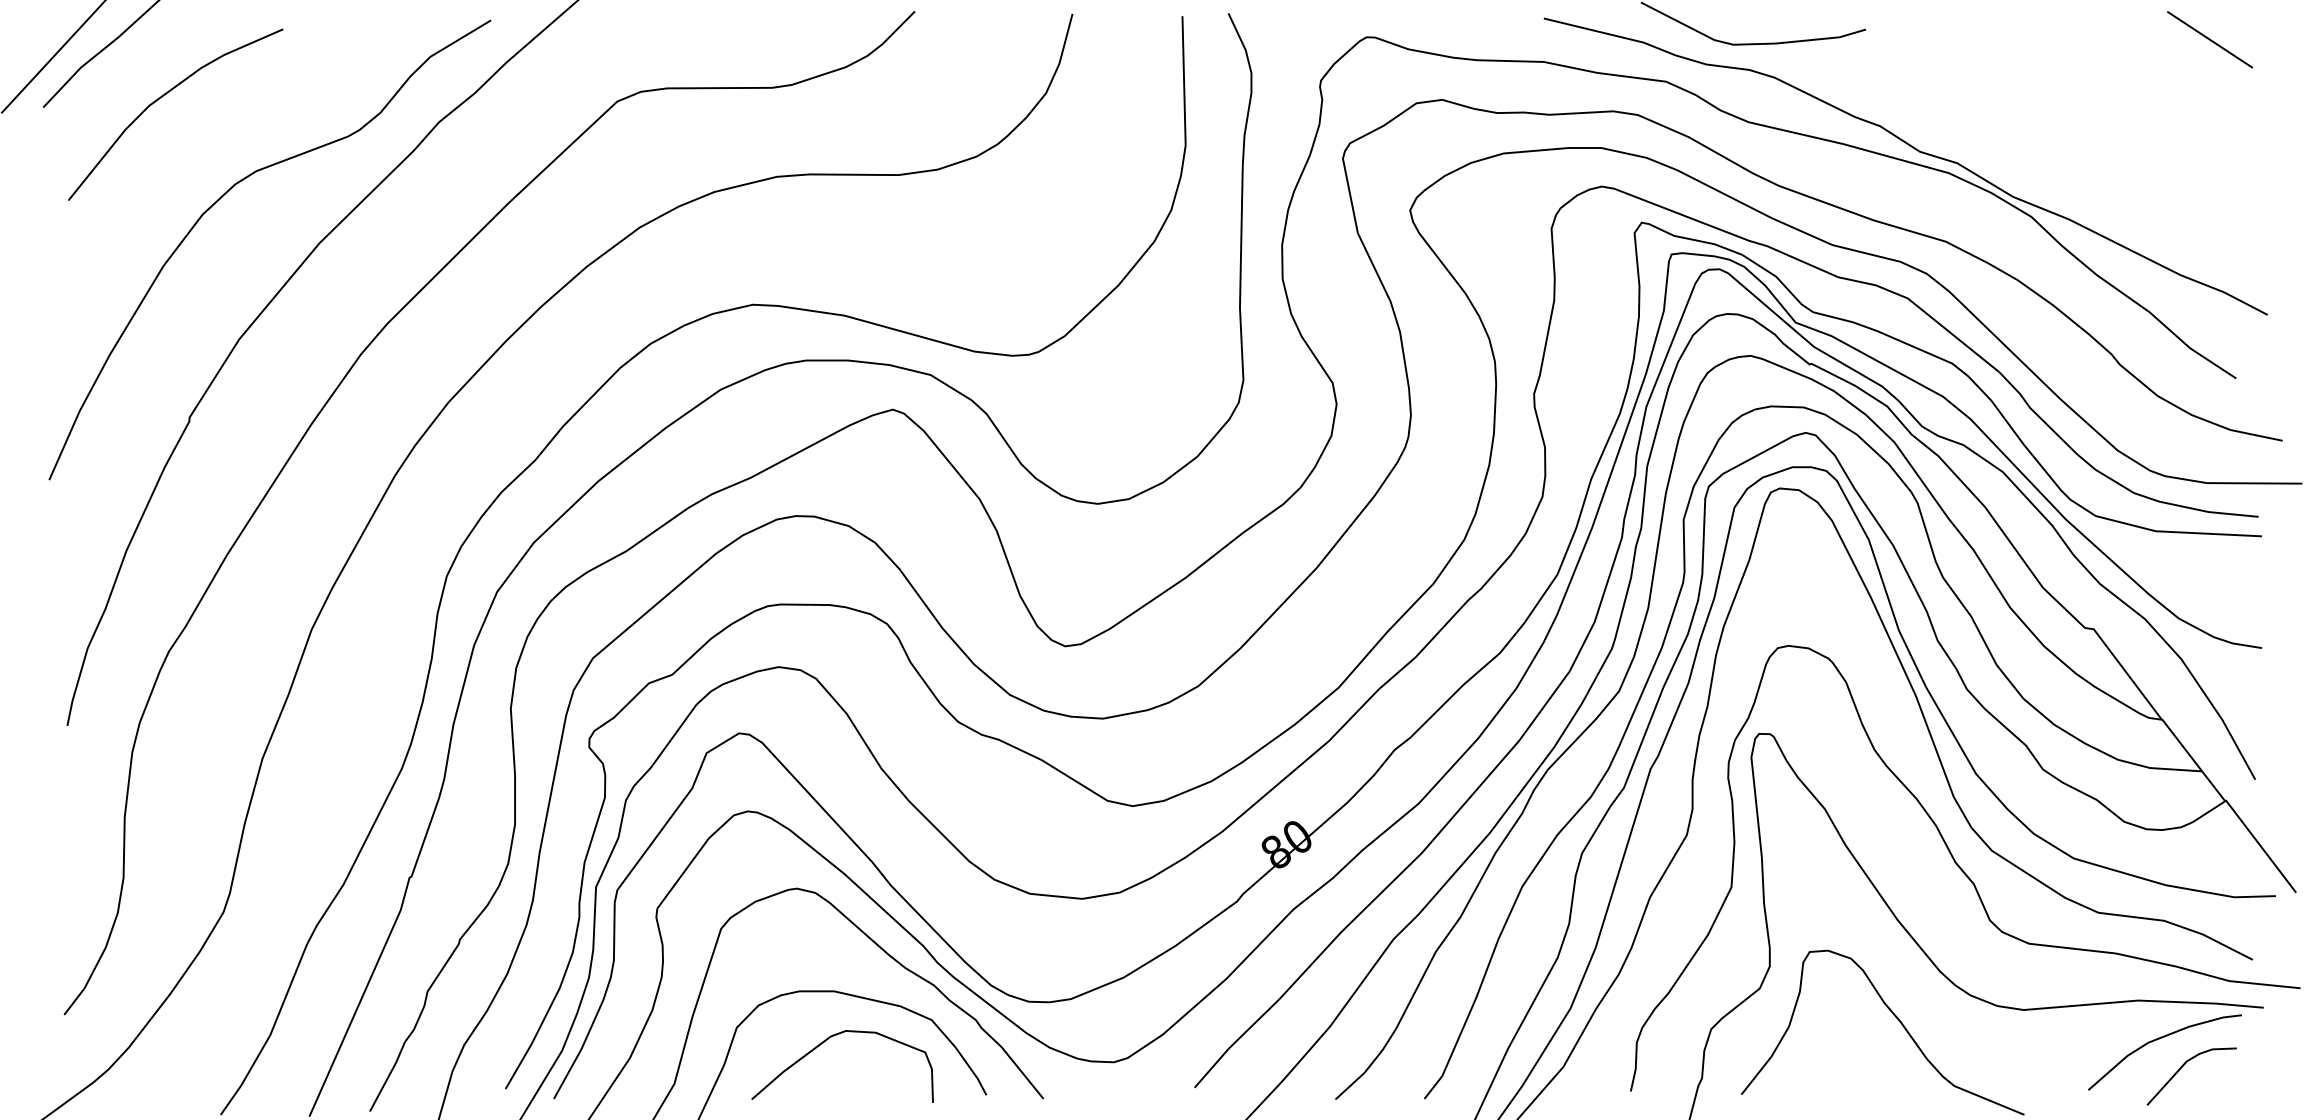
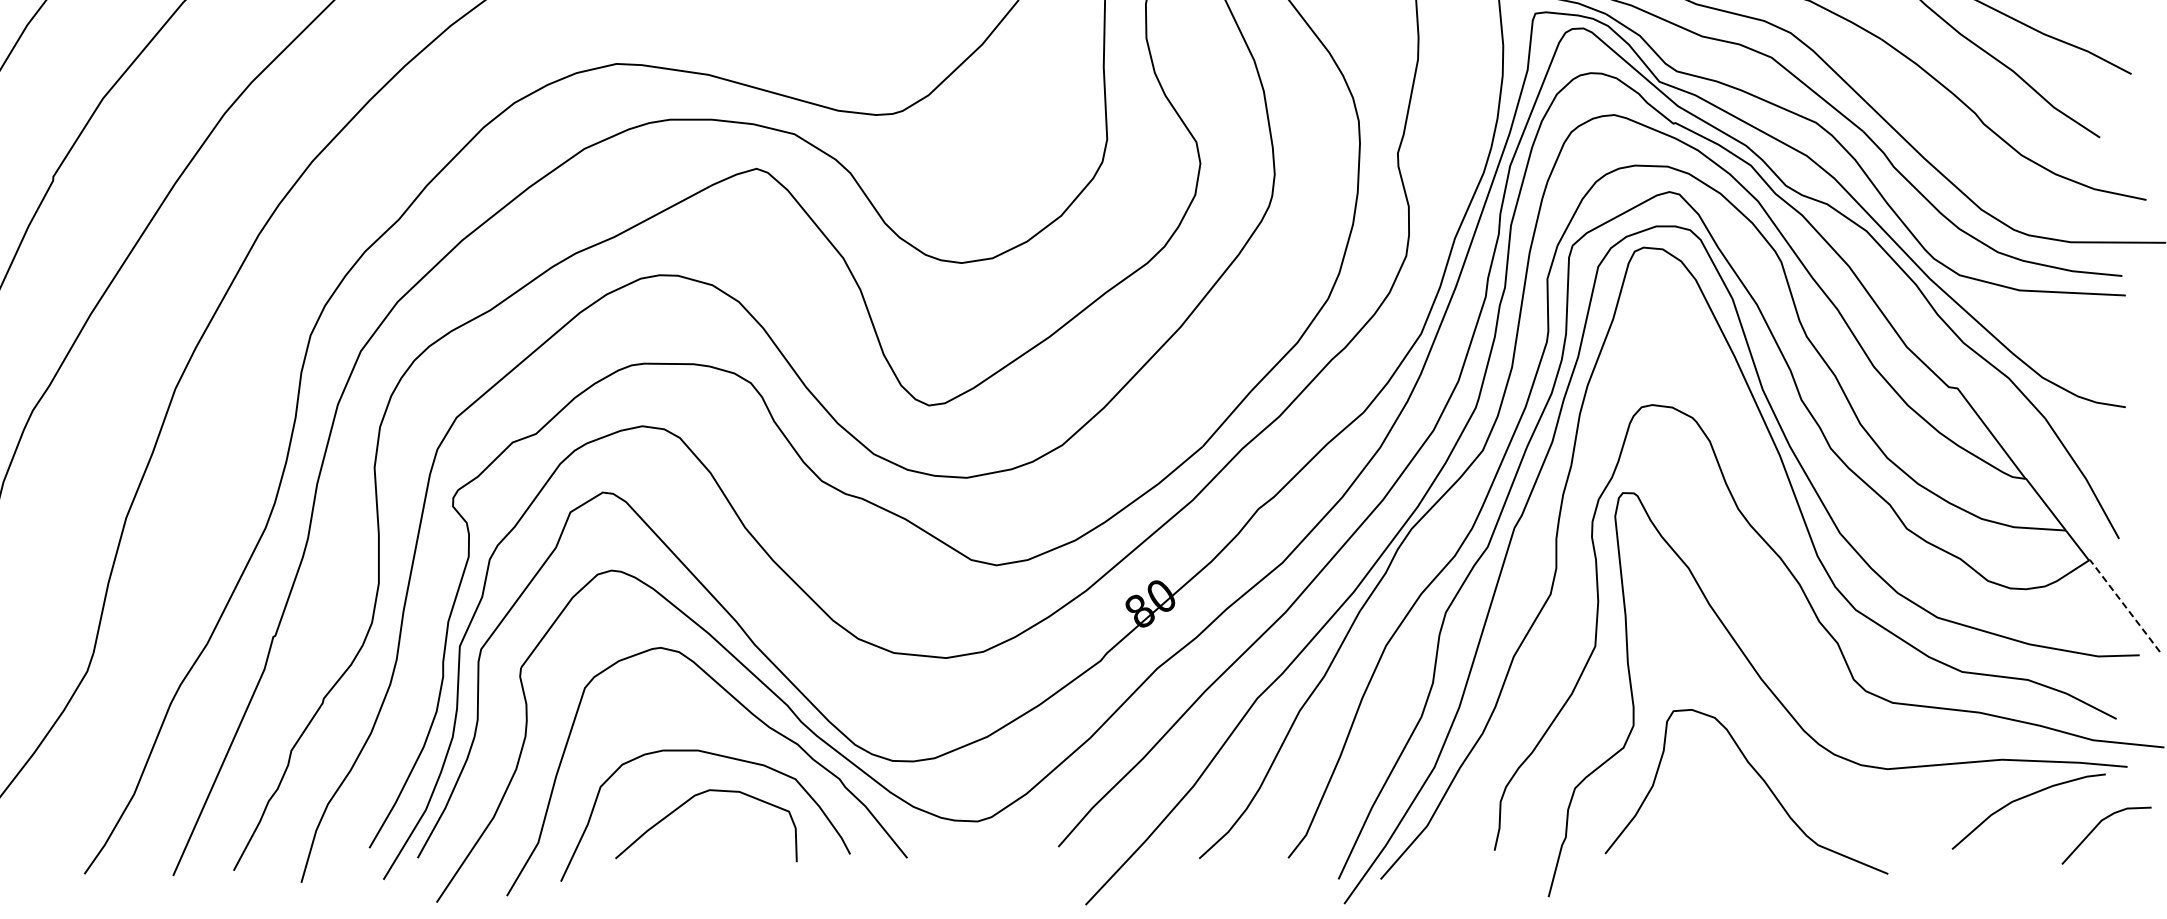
line: (2259, 845) -> (2123, 604), solid -> dashed
line: (2182, 1067) -> (2097, 826), moved

